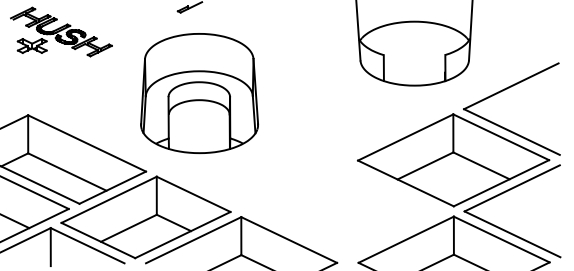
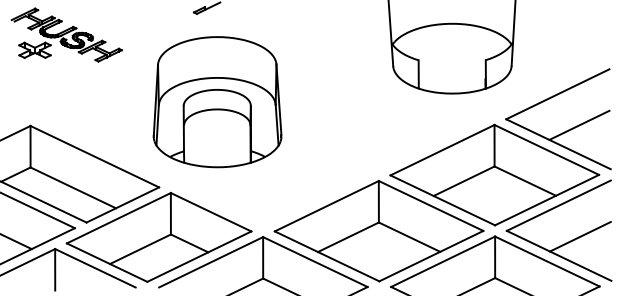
line: (531, 113) -> (579, 124), added
part: (347, 212) -> (378, 231), added
line: (531, 216) -> (579, 236), added

